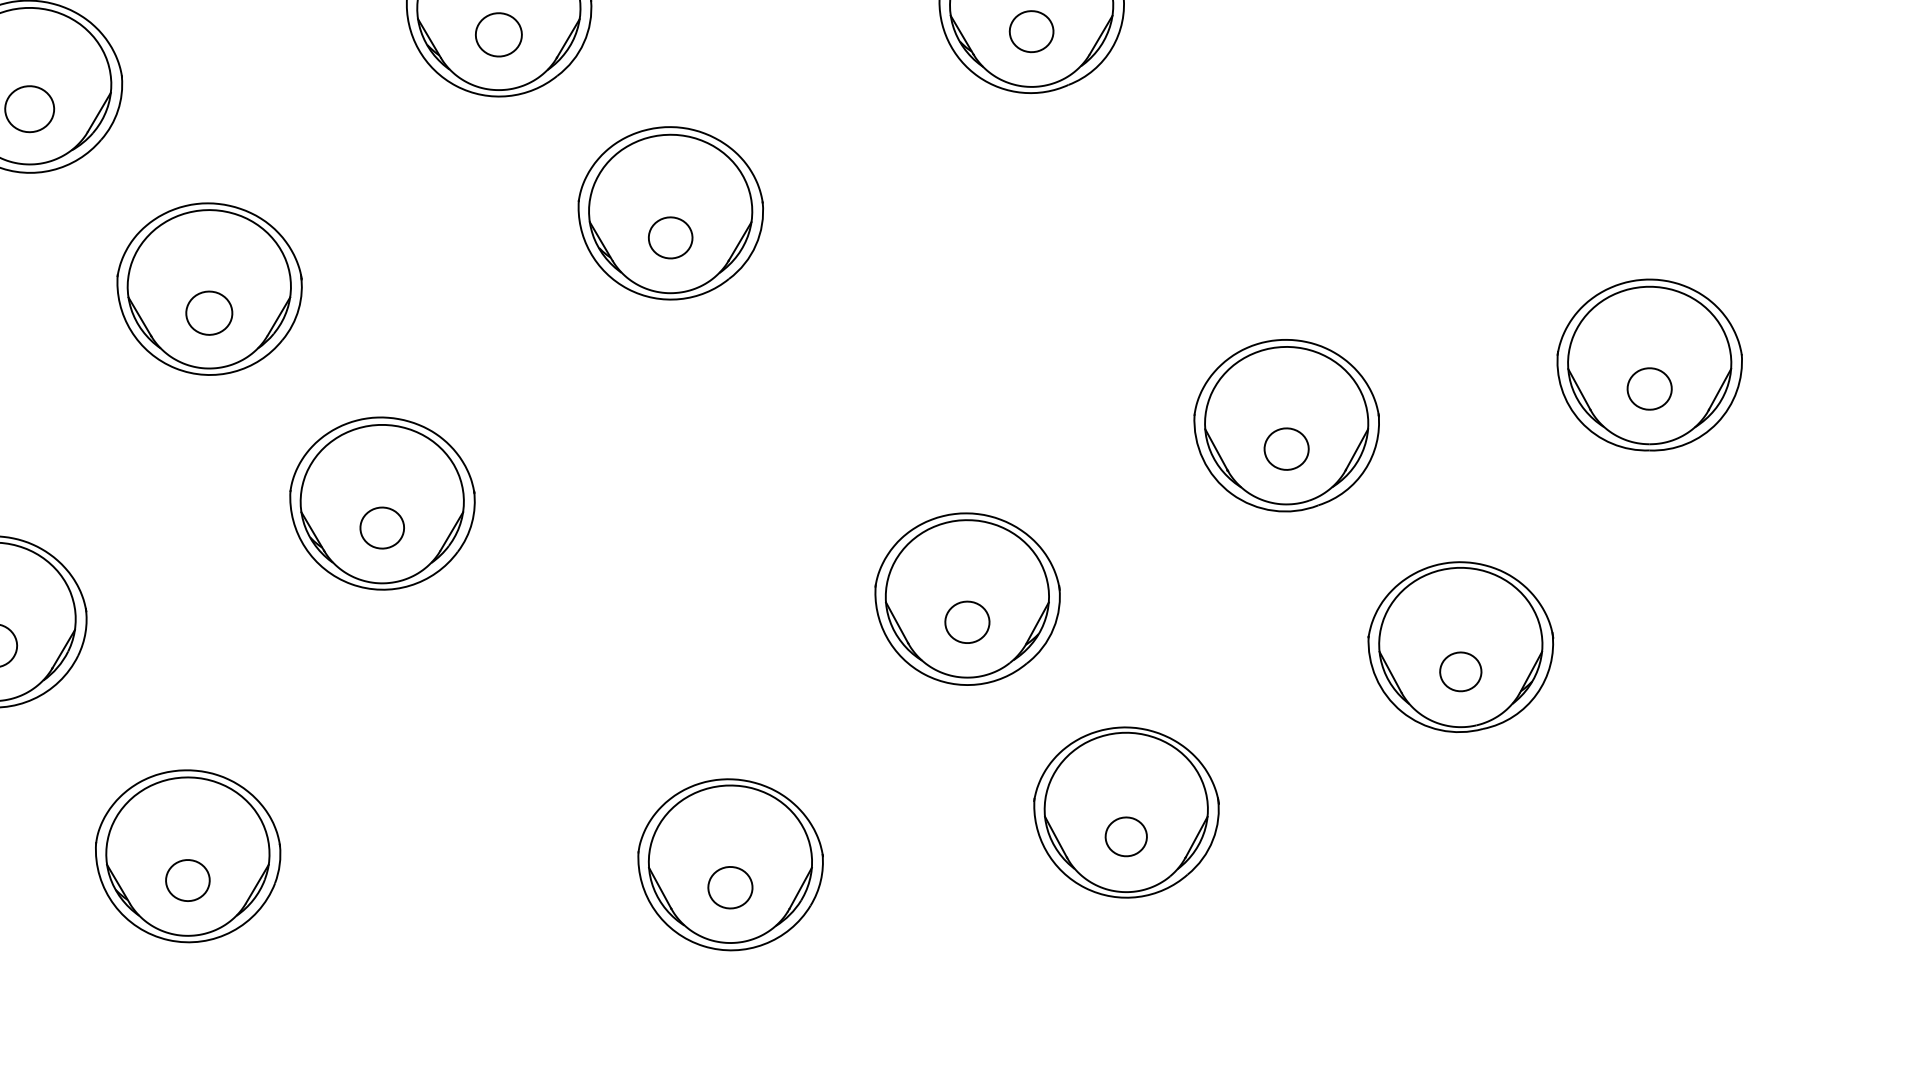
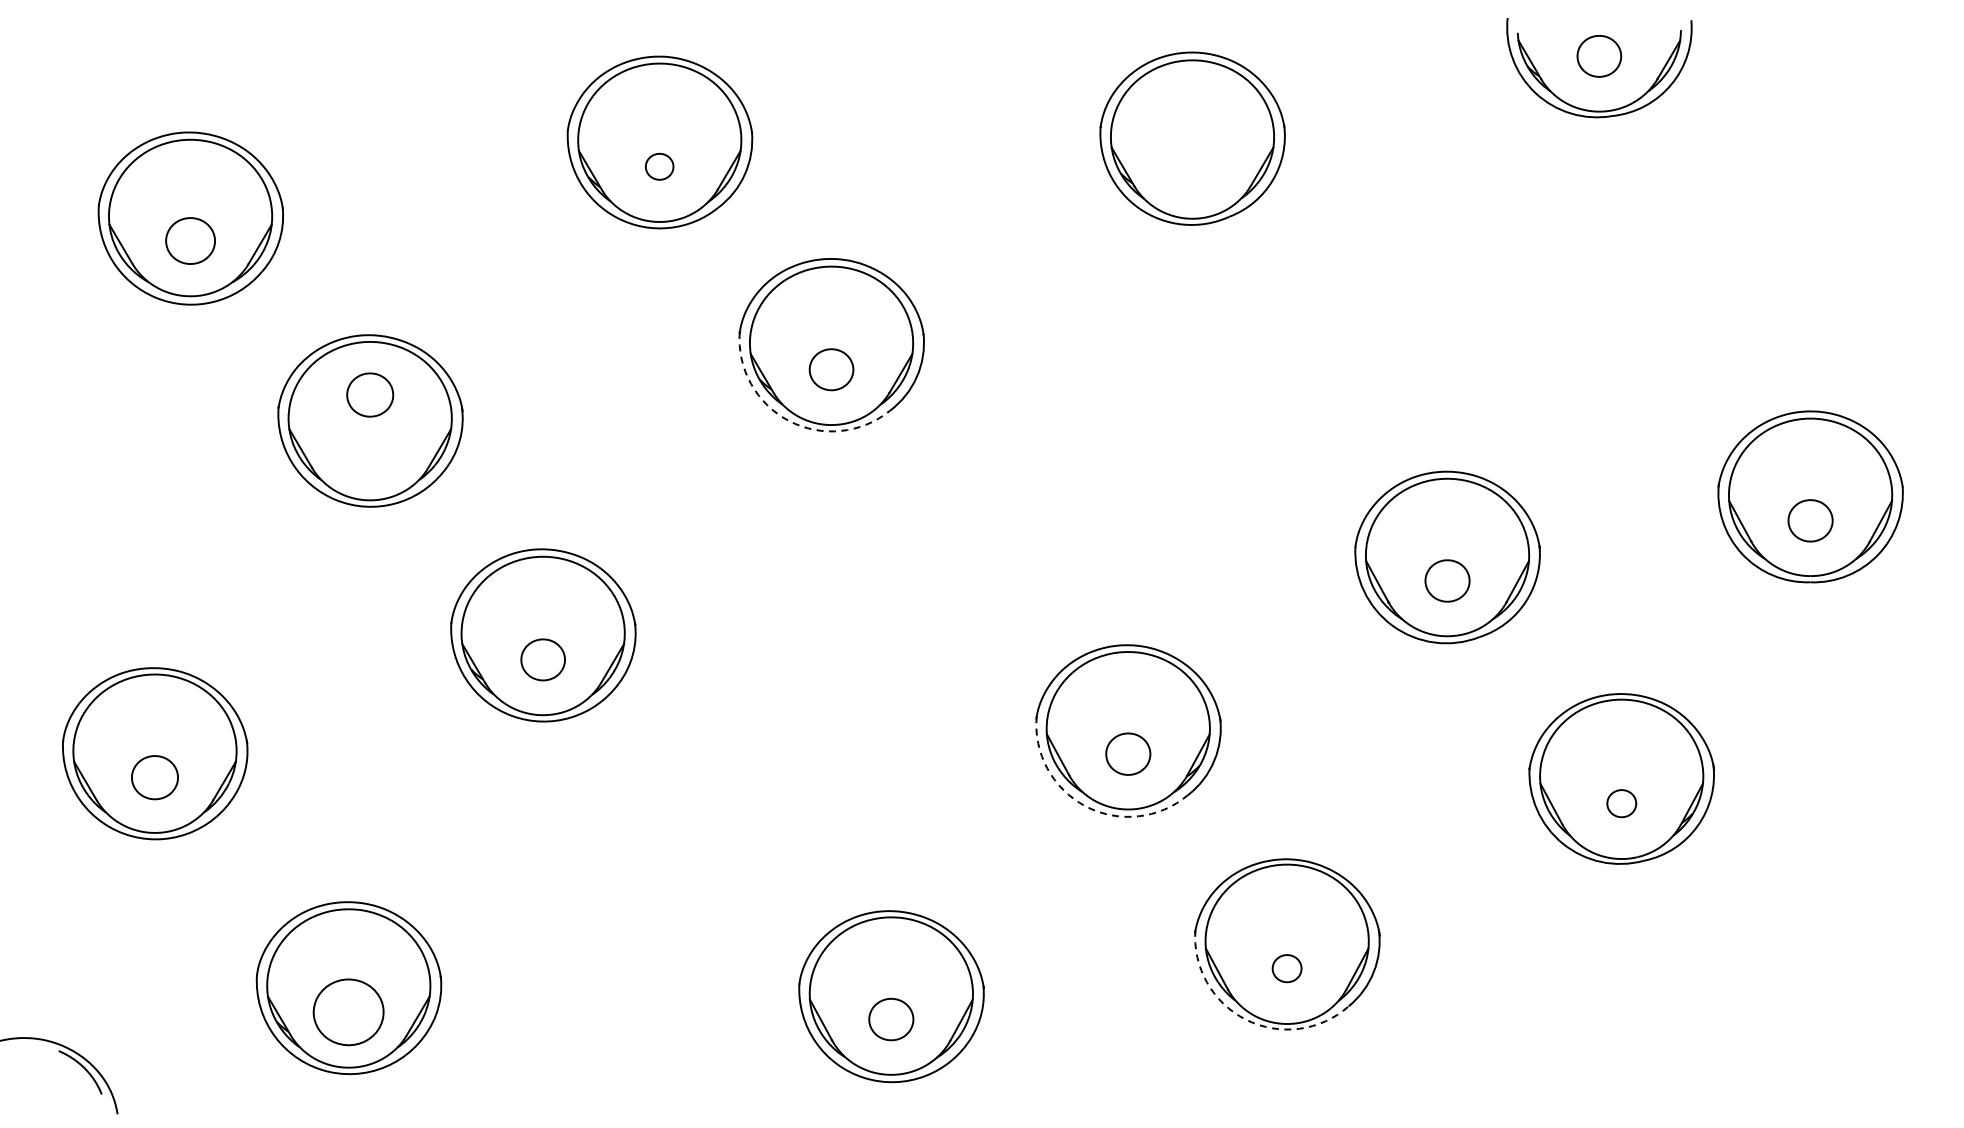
part: (1031, 31) -> (1192, 163), removed
part: (498, 34) -> (659, 166), size x0.6
arc: (627, 288) -> (788, 420), solid -> dashed
part: (209, 312) -> (370, 394), moved
part: (1460, 671) -> (1621, 803), size x0.7
arc: (924, 674) -> (1085, 806), solid -> dashed
part: (1125, 836) -> (1286, 968), size x0.7
part: (187, 880) -> (348, 1012), size x1.6
arc: (1085, 887) -> (1246, 1019), solid -> dashed

